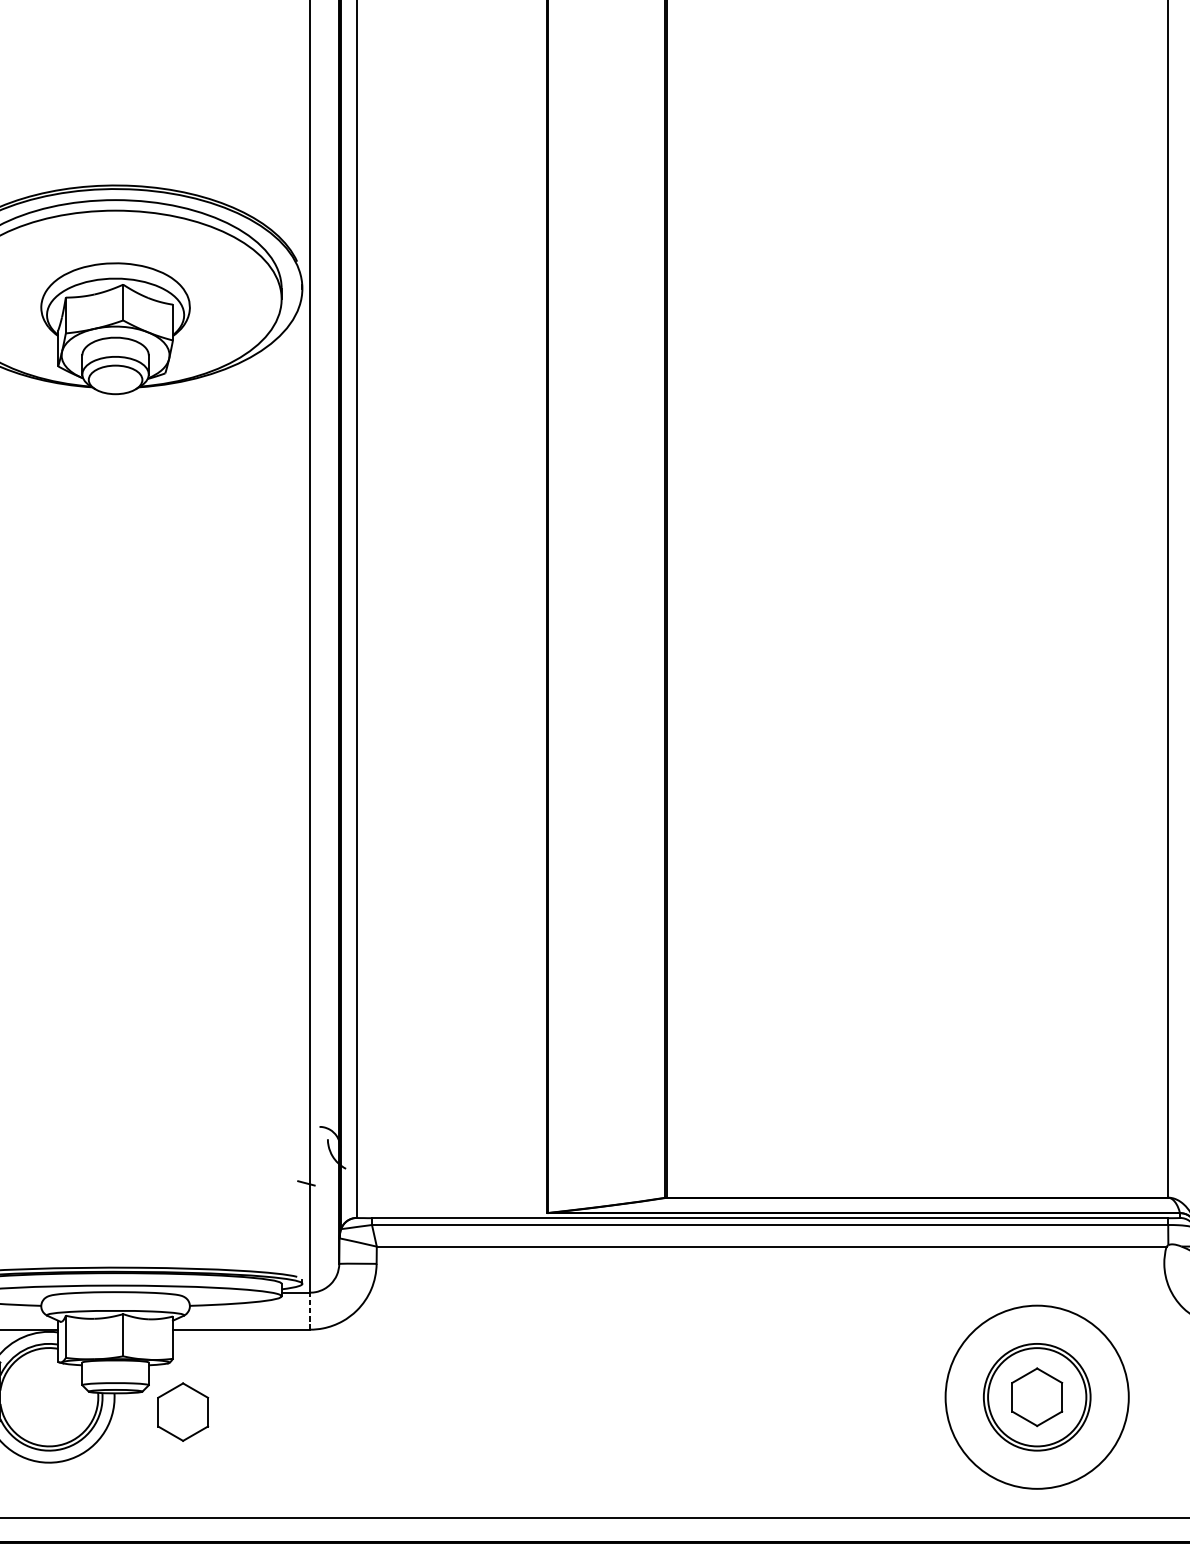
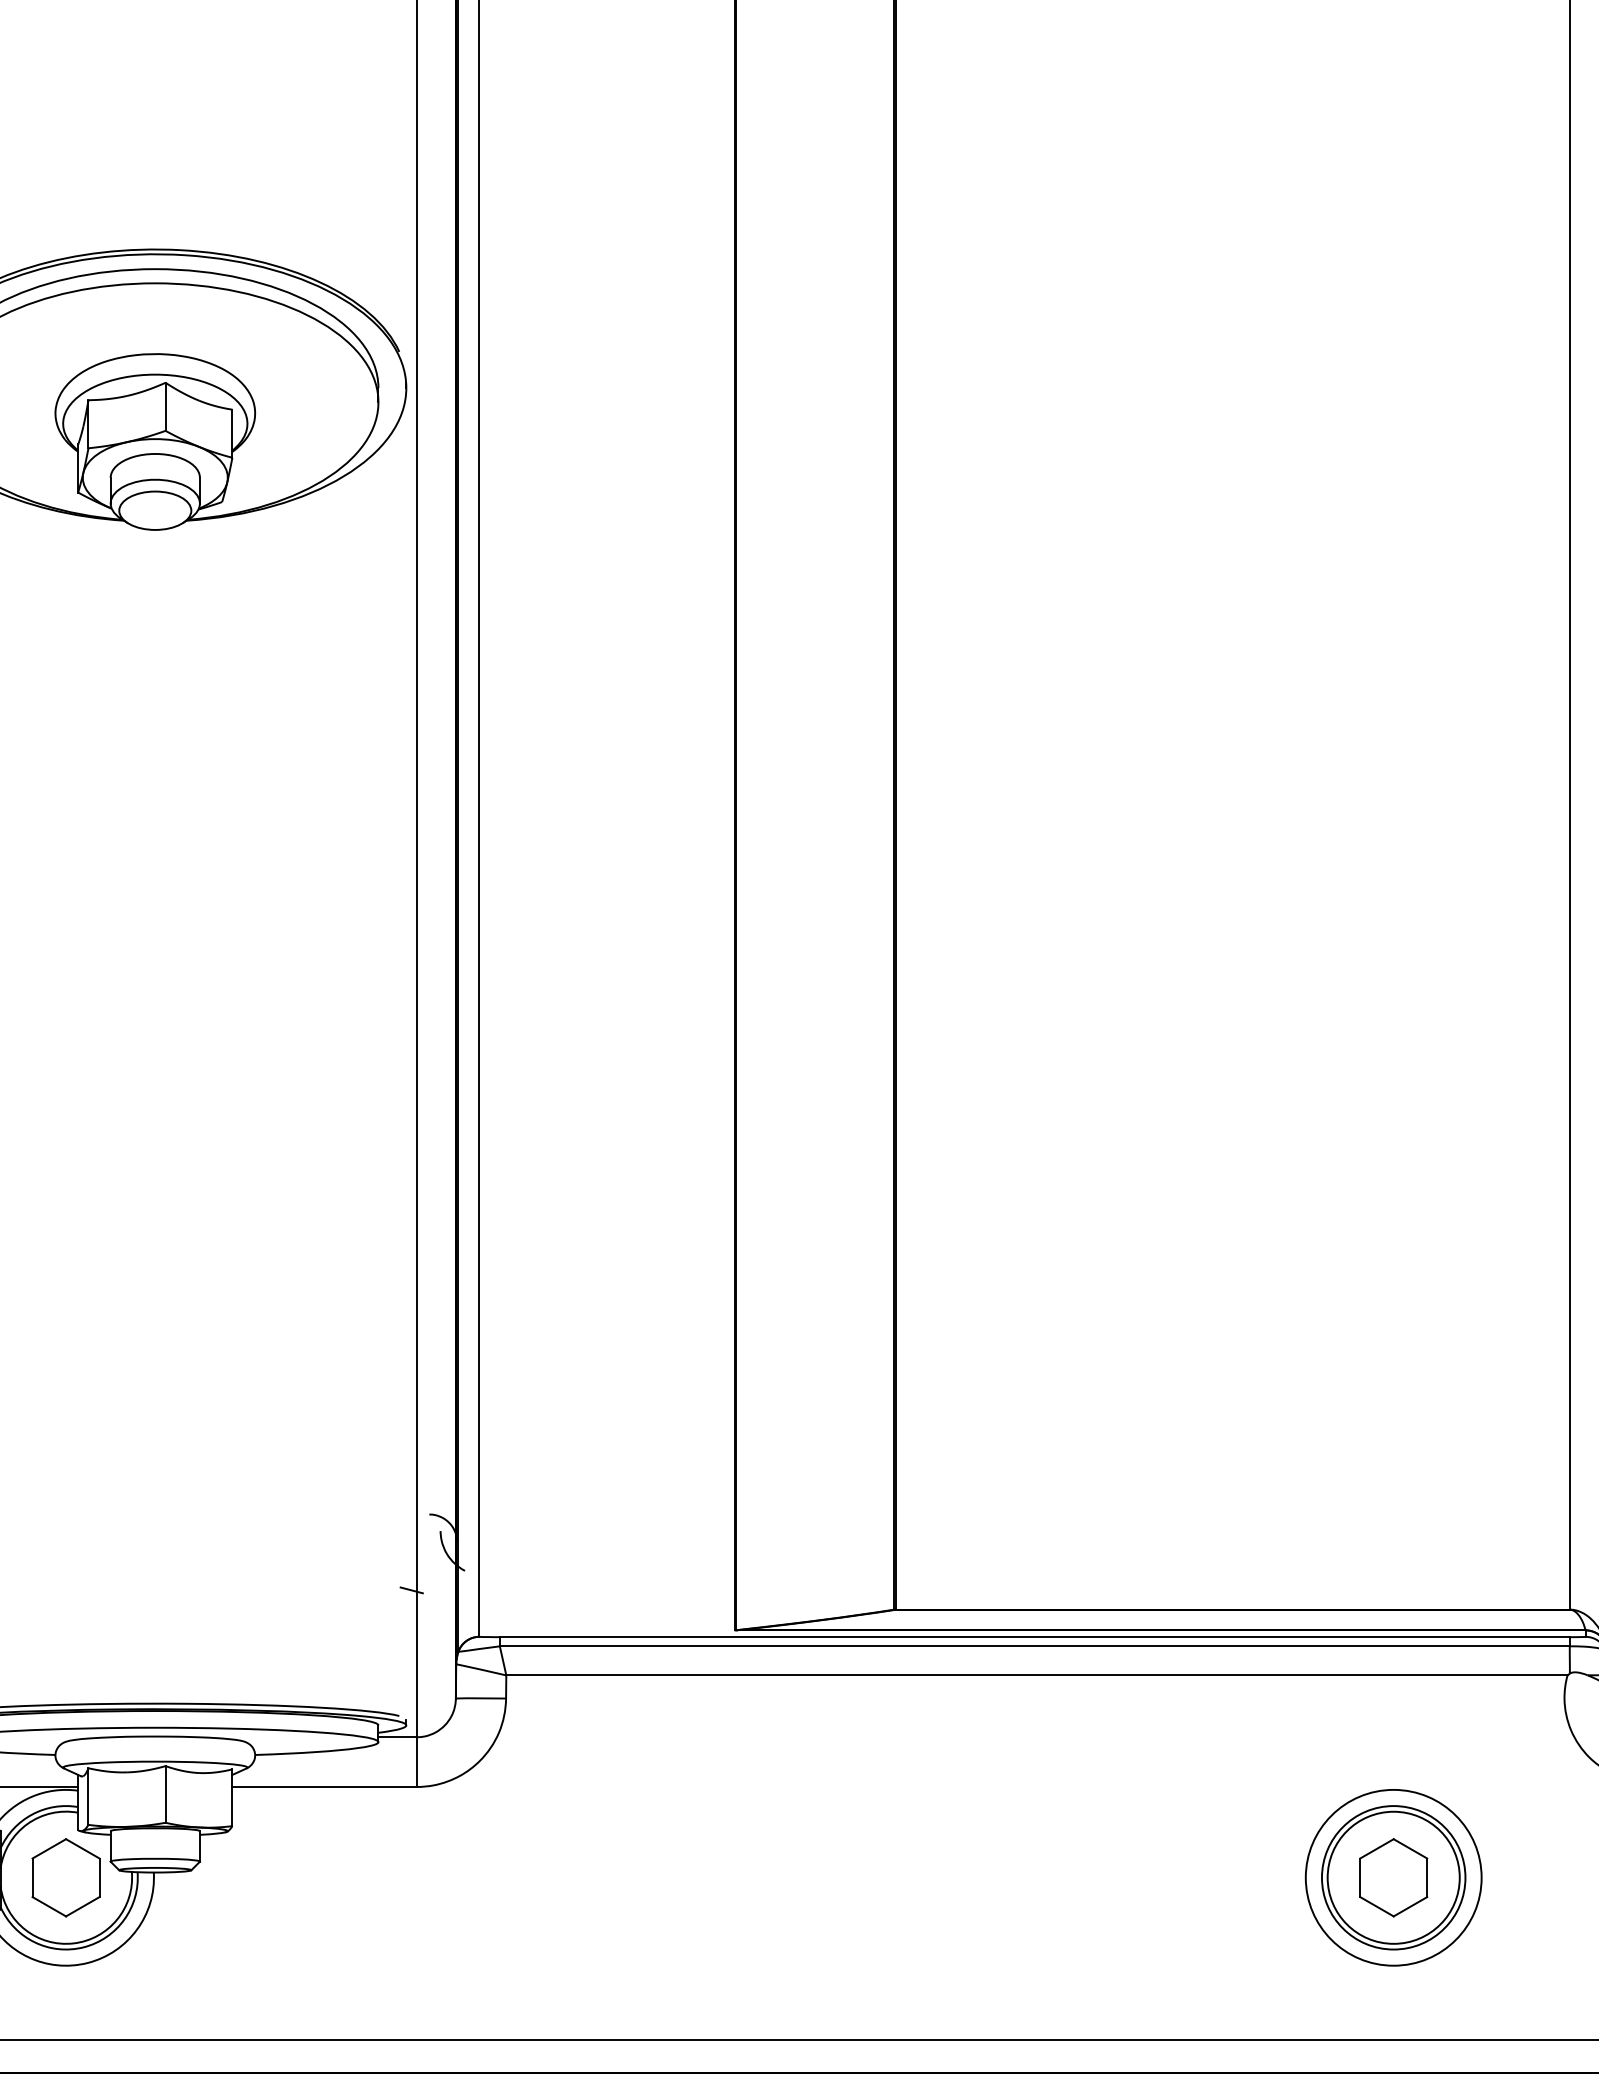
line: (309, 1311) -> (416, 1762), dashed -> solid
circle: (1037, 1397) -> (1393, 1877), size x0.71
part: (182, 1411) -> (65, 1877), moved

